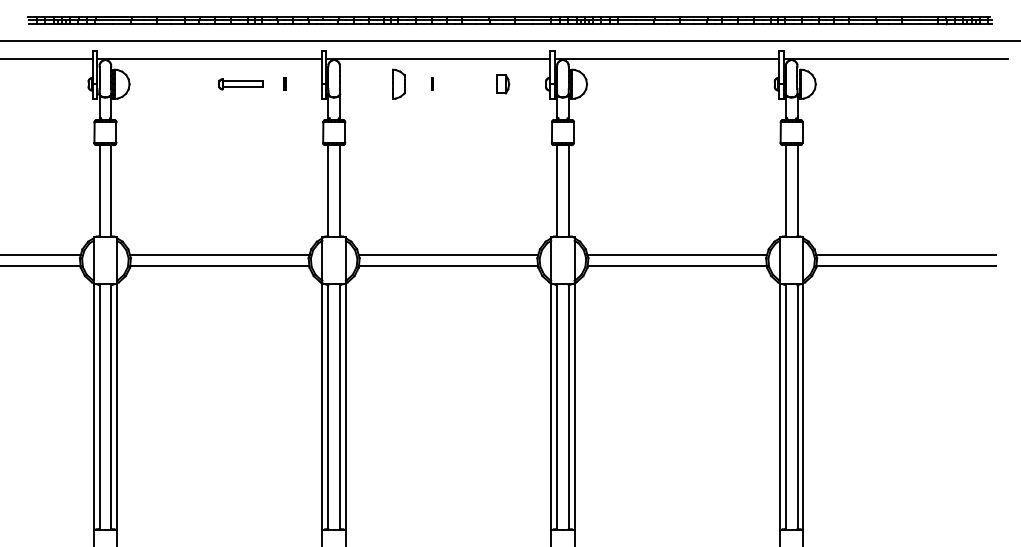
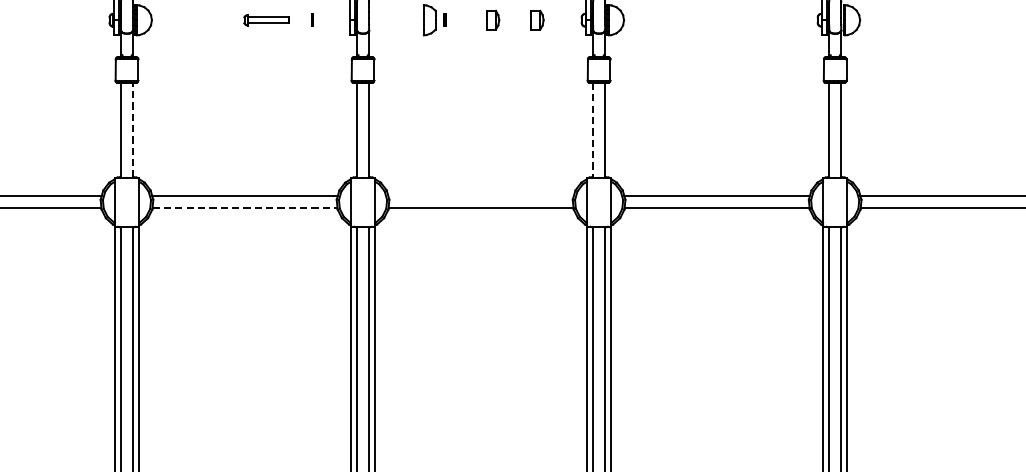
line: (432, 83) -> (444, 19), moved
part: (460, 84) -> (493, 20), added
line: (111, 190) -> (133, 129), solid -> dashed
line: (557, 190) -> (593, 129), solid -> dashed
line: (448, 254) -> (481, 195), removed
line: (219, 266) -> (244, 208), solid -> dashed

